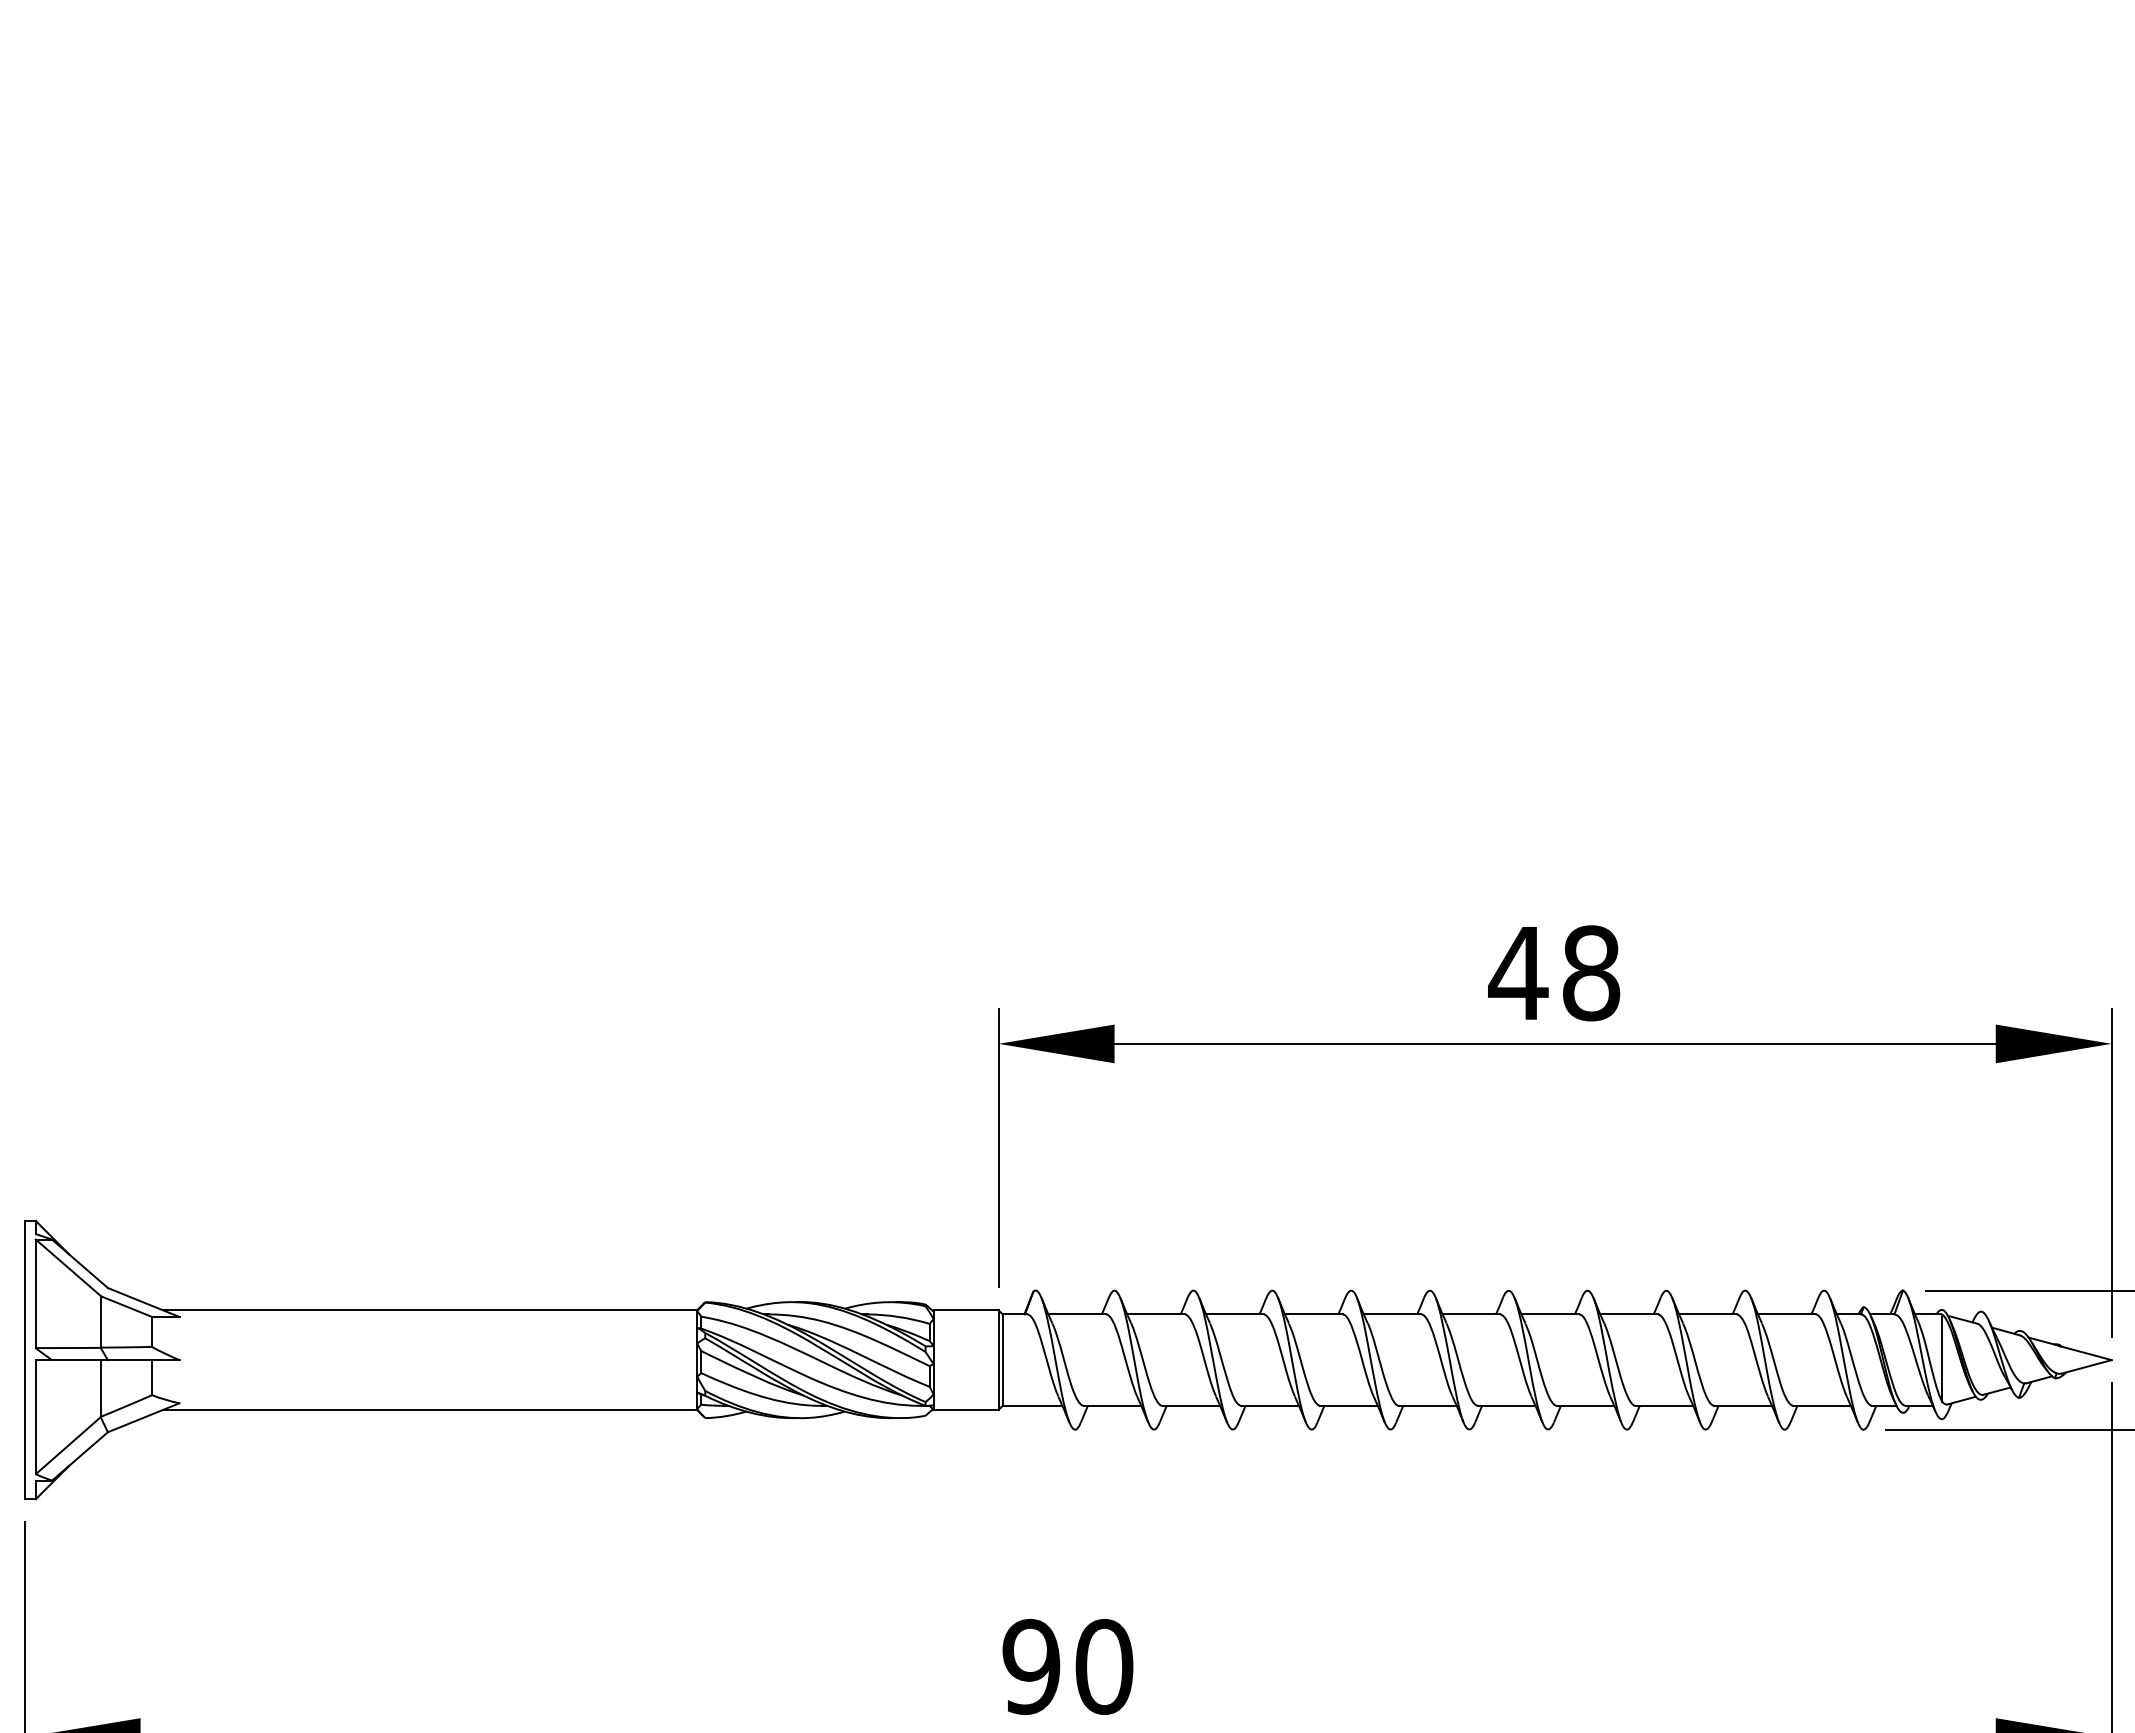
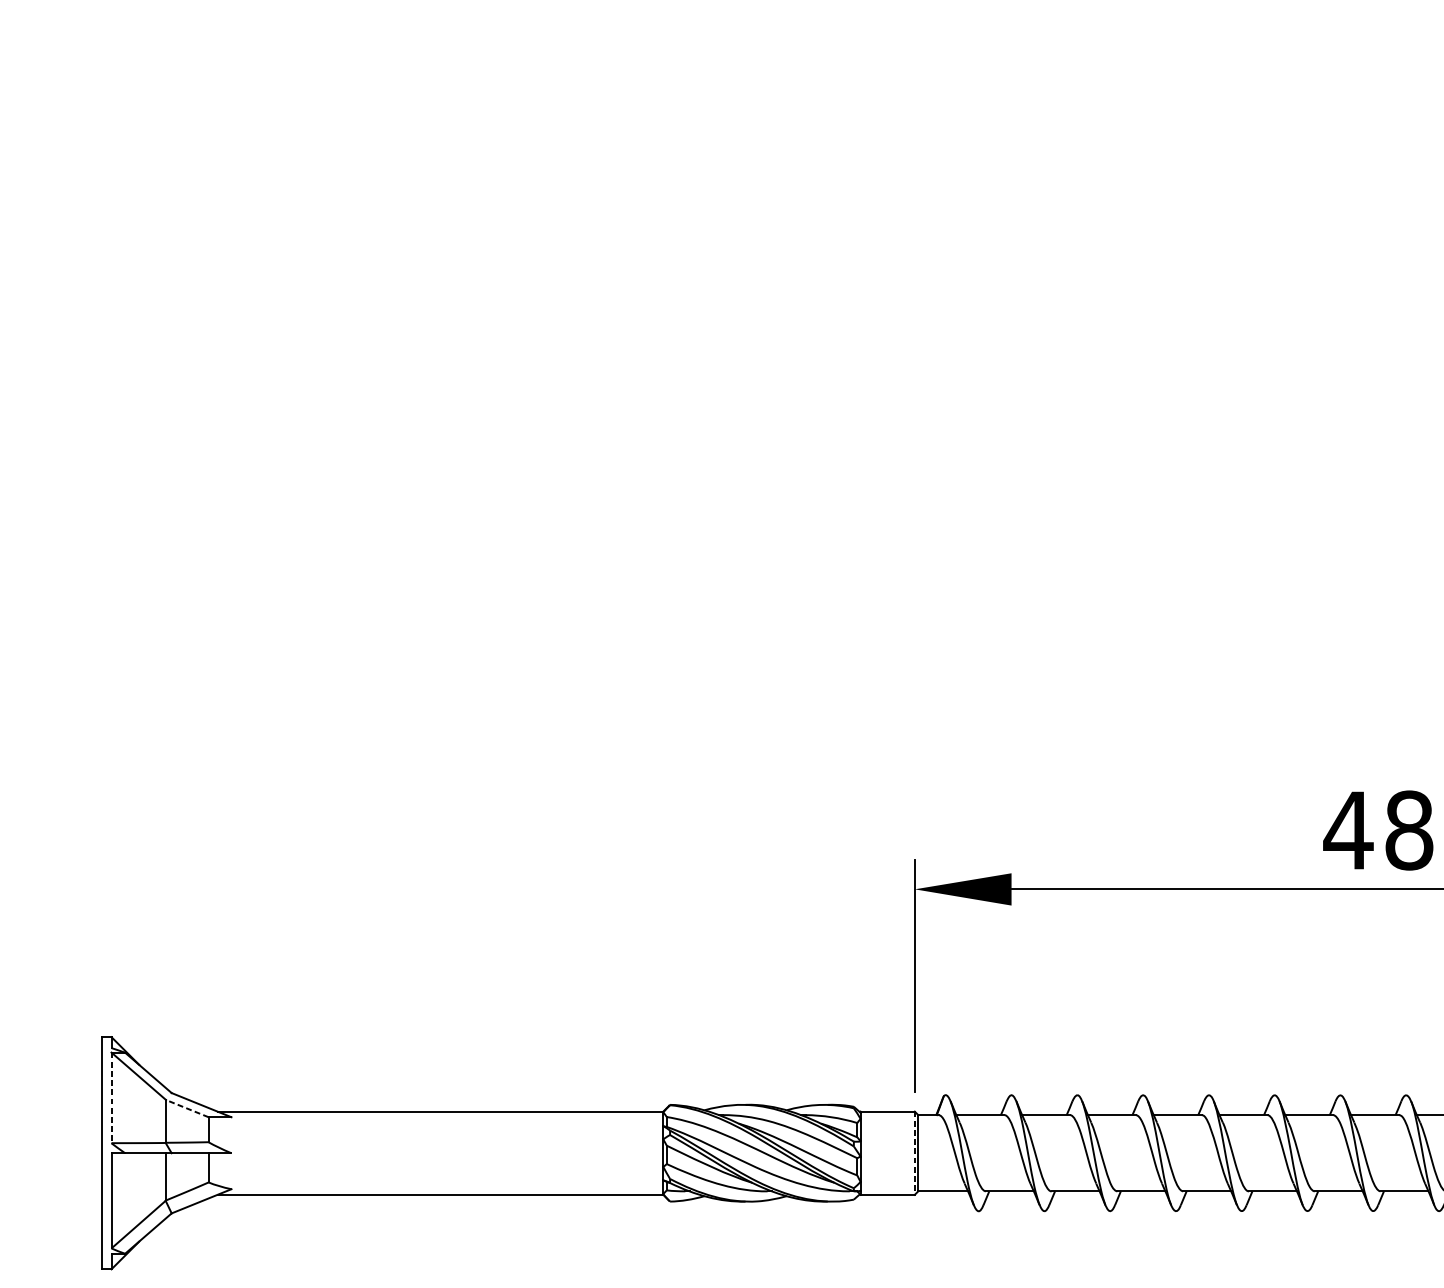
line: (35, 1294) -> (111, 1098), solid -> dashed
line: (126, 1306) -> (187, 1108), solid -> dashed
line: (998, 1360) -> (914, 1153), solid -> dashed

